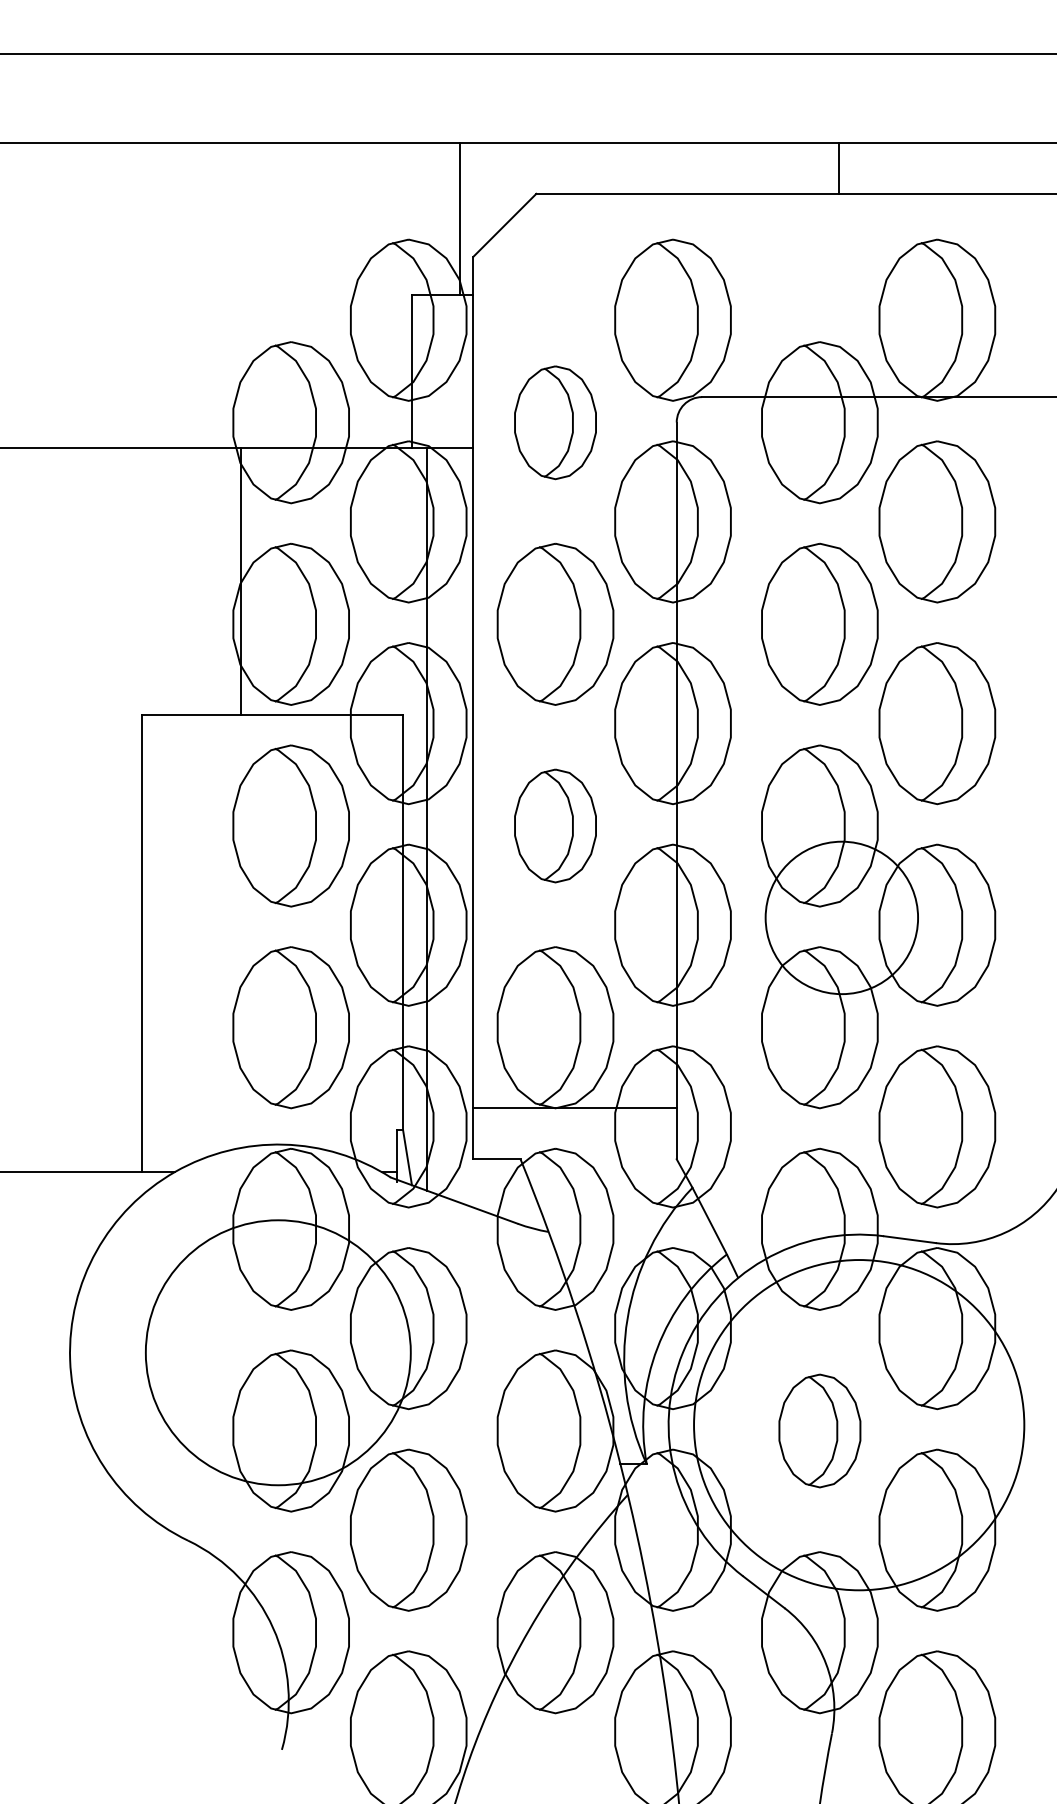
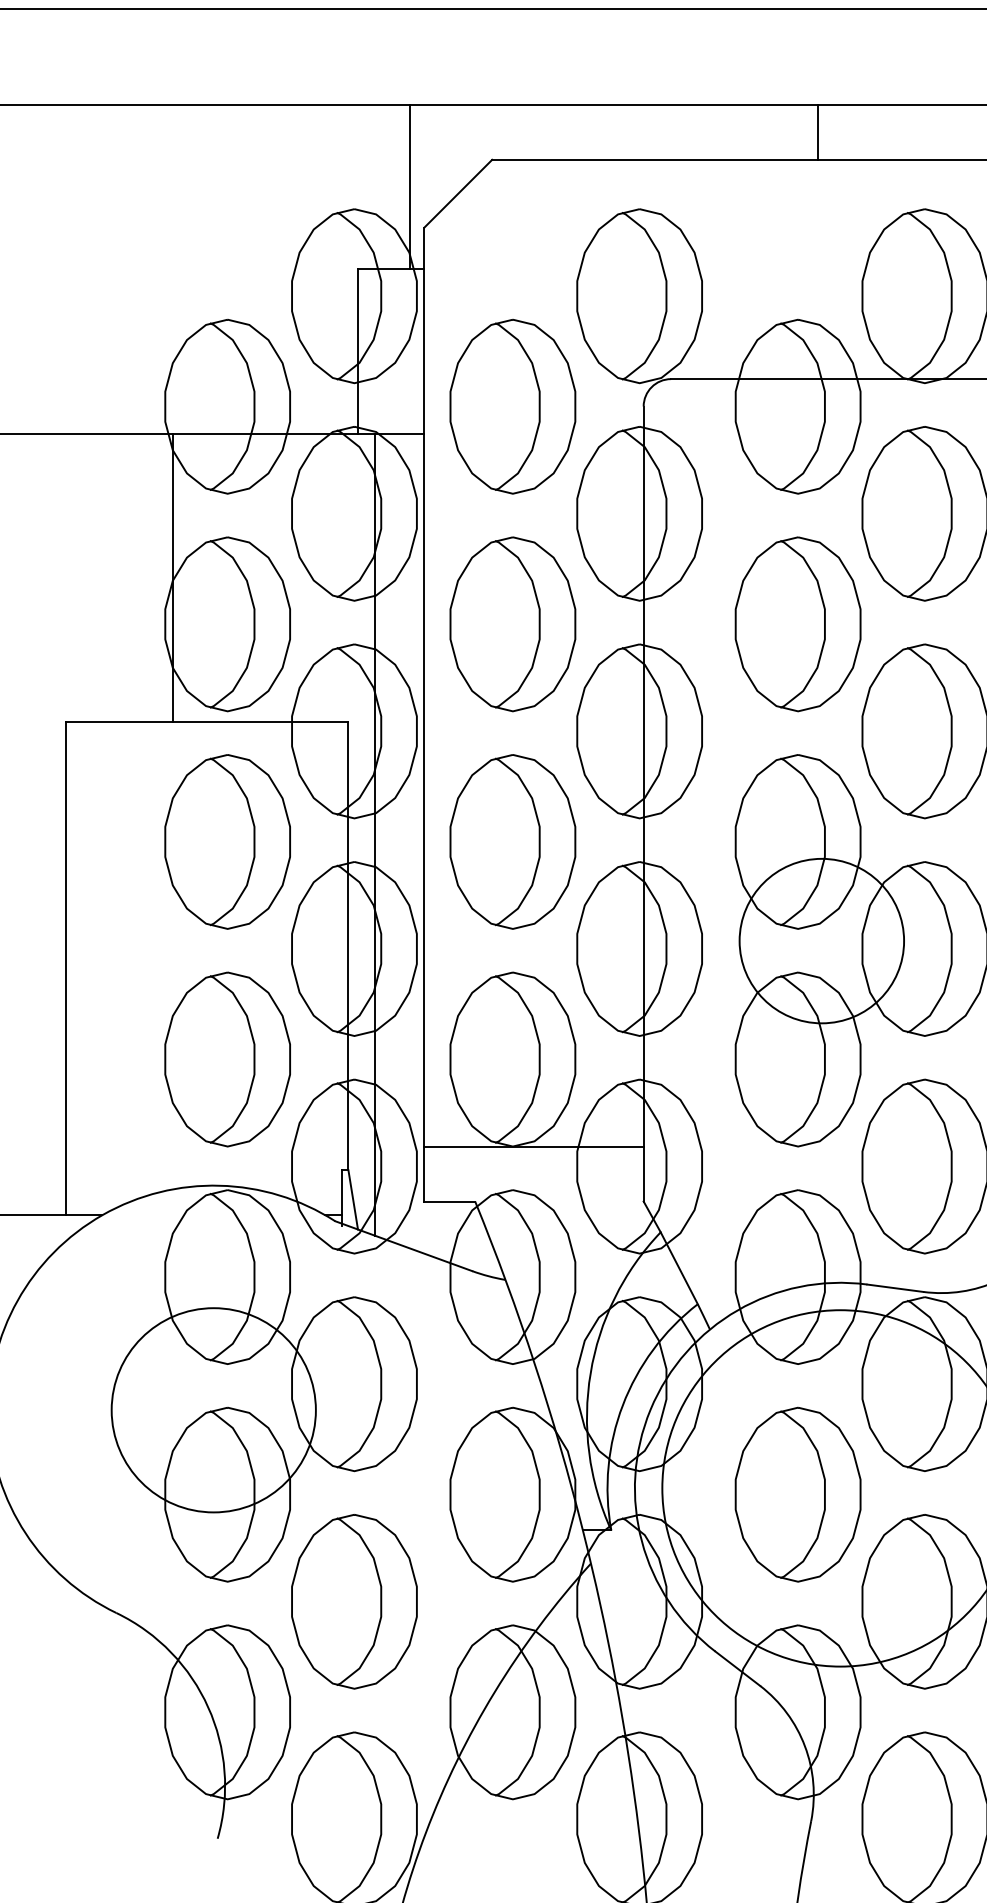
part: (555, 422) -> (512, 406), size x1.43
part: (555, 825) -> (512, 841), size x1.43
circle: (277, 1352) -> (212, 1409), size x0.71
part: (819, 1430) -> (797, 1494), size x1.43

